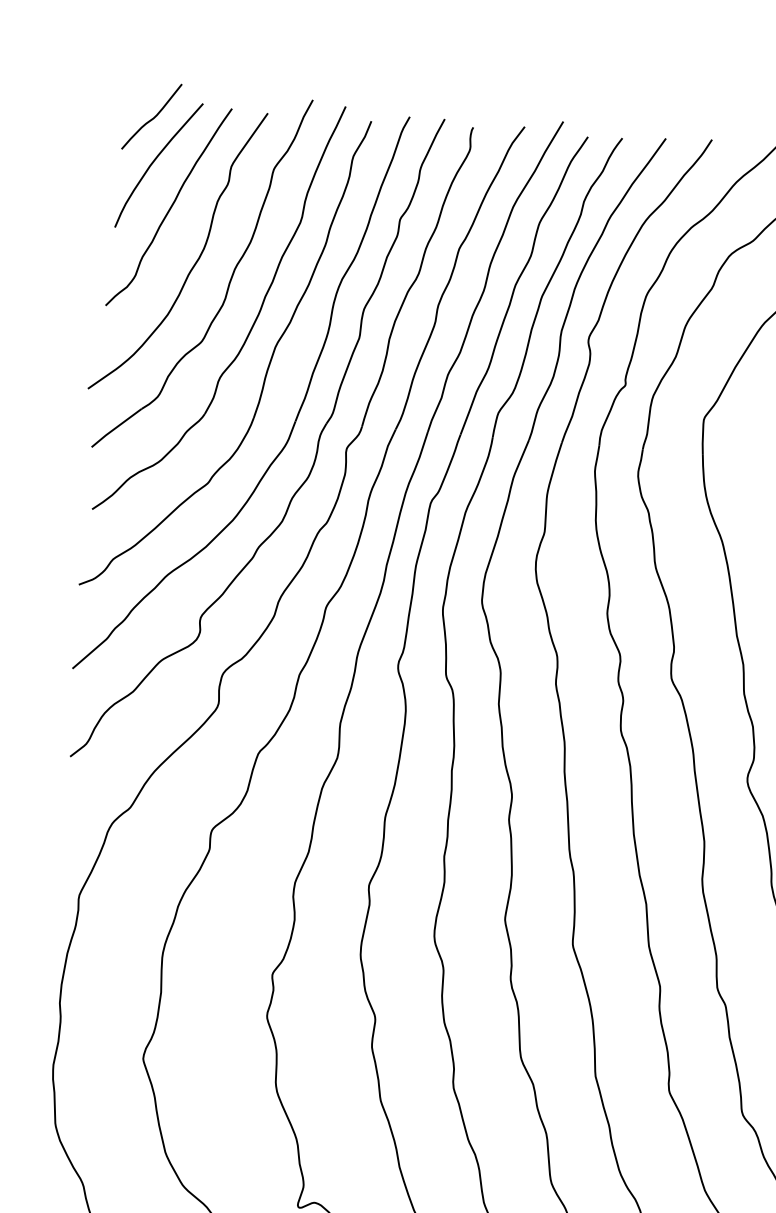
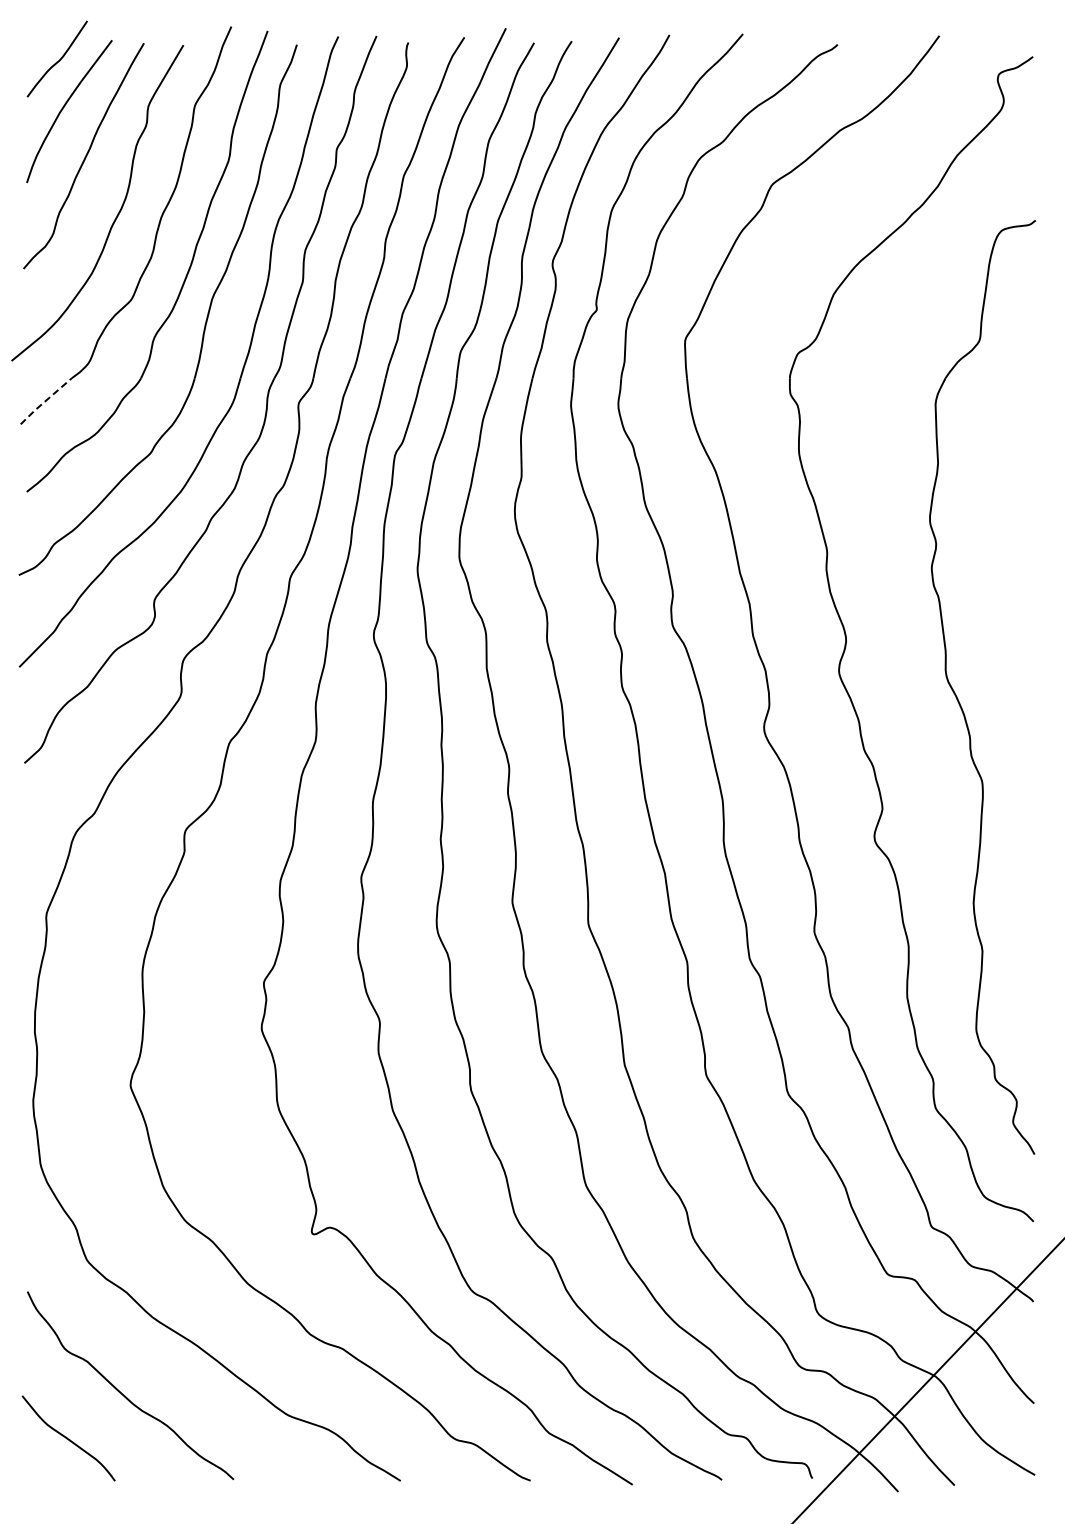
line: (115, 428) -> (45, 401), solid -> dashed

